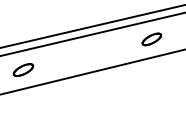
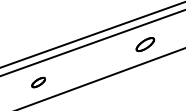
part: (151, 39) -> (145, 44), moved
part: (23, 69) -> (38, 81), size x0.7

